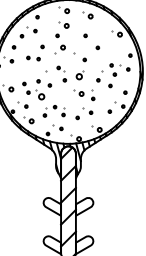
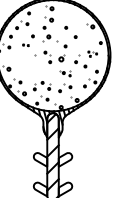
part: (87, 15) -> (67, 12), removed
part: (33, 58) -> (25, 45), size x0.6
part: (119, 69) -> (92, 53), size x0.6
part: (37, 89) -> (29, 69), removed
part: (84, 95) -> (65, 73), size x0.7

